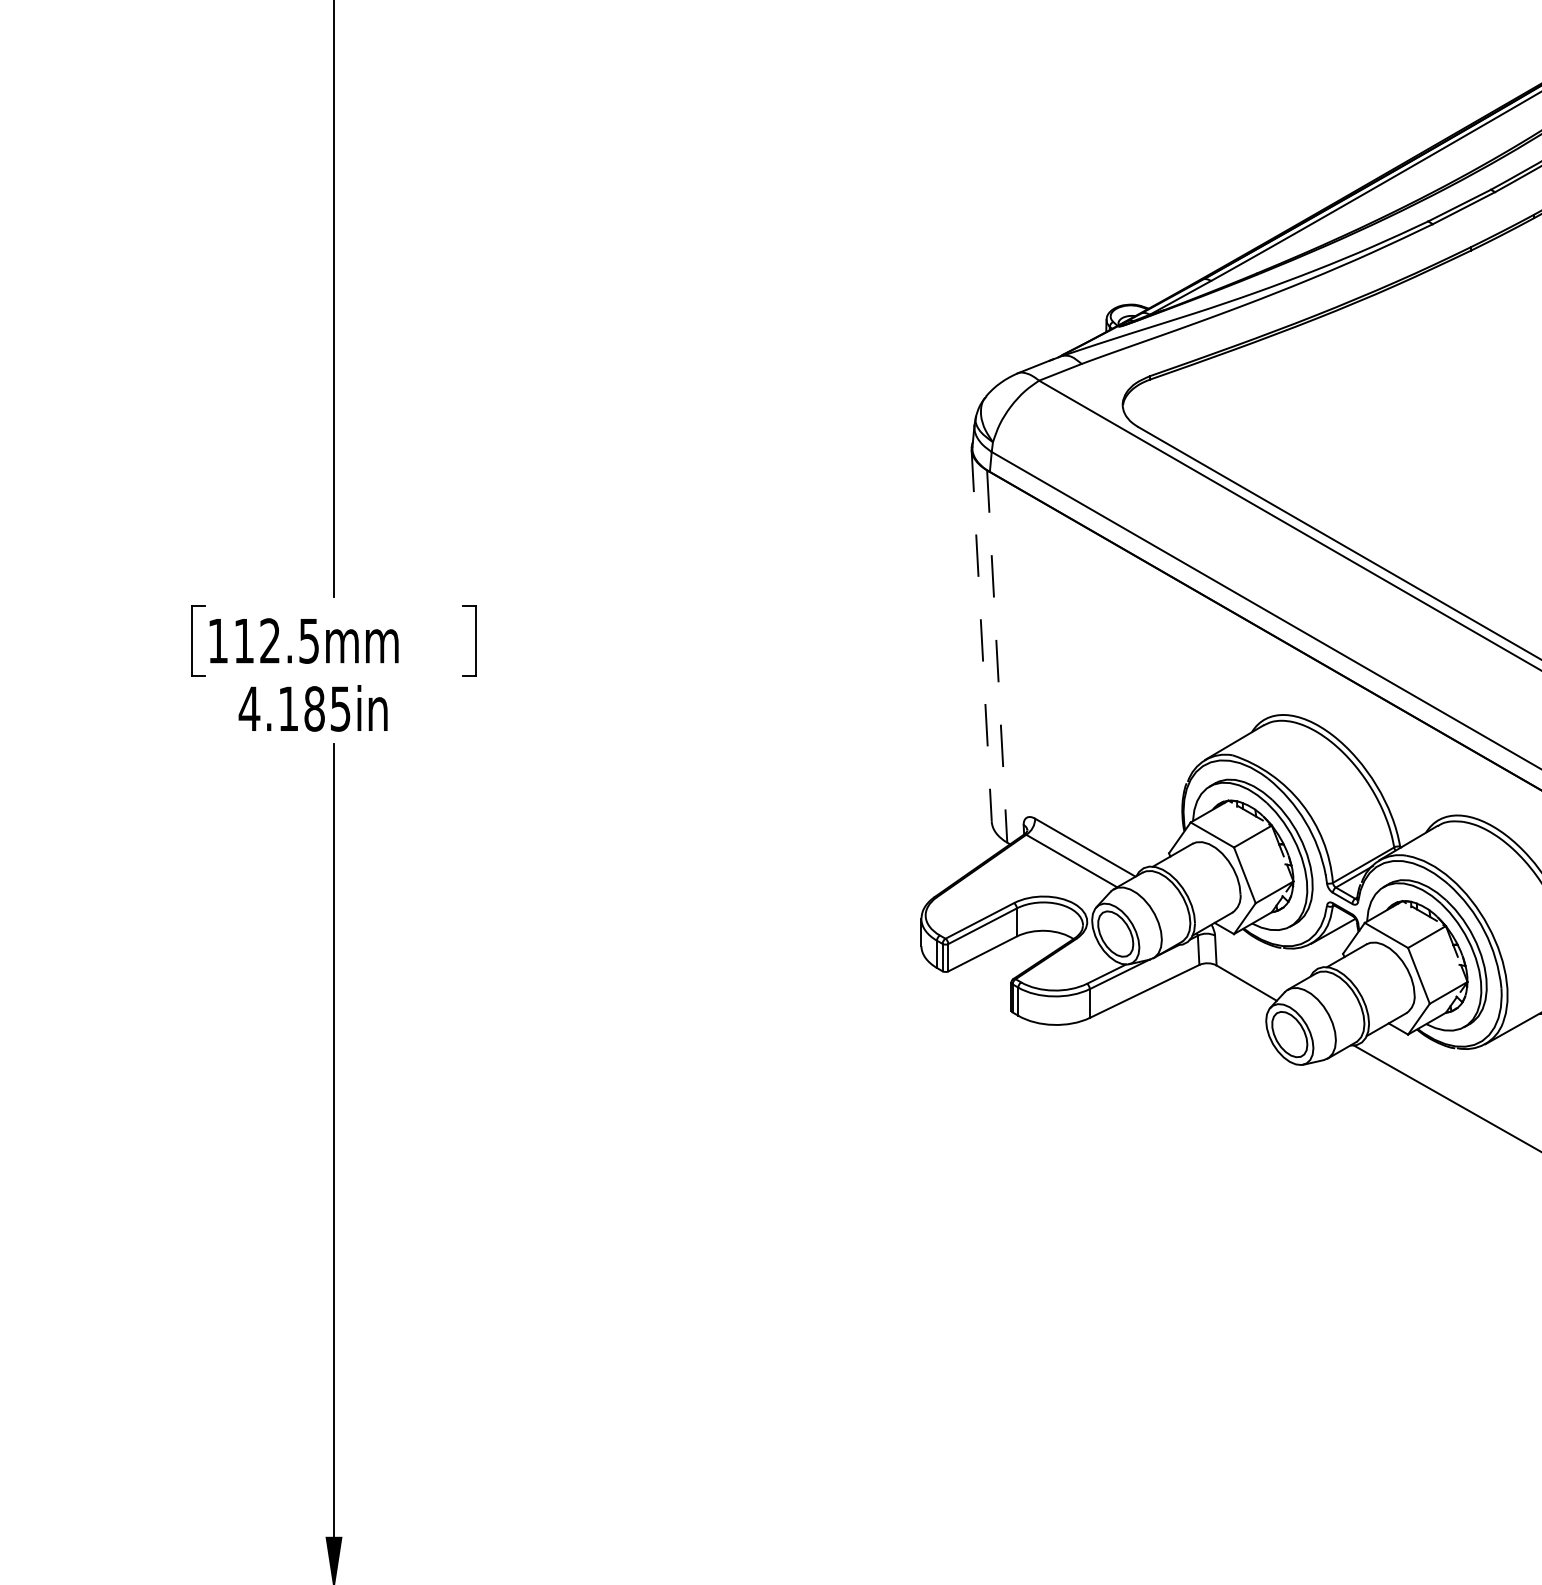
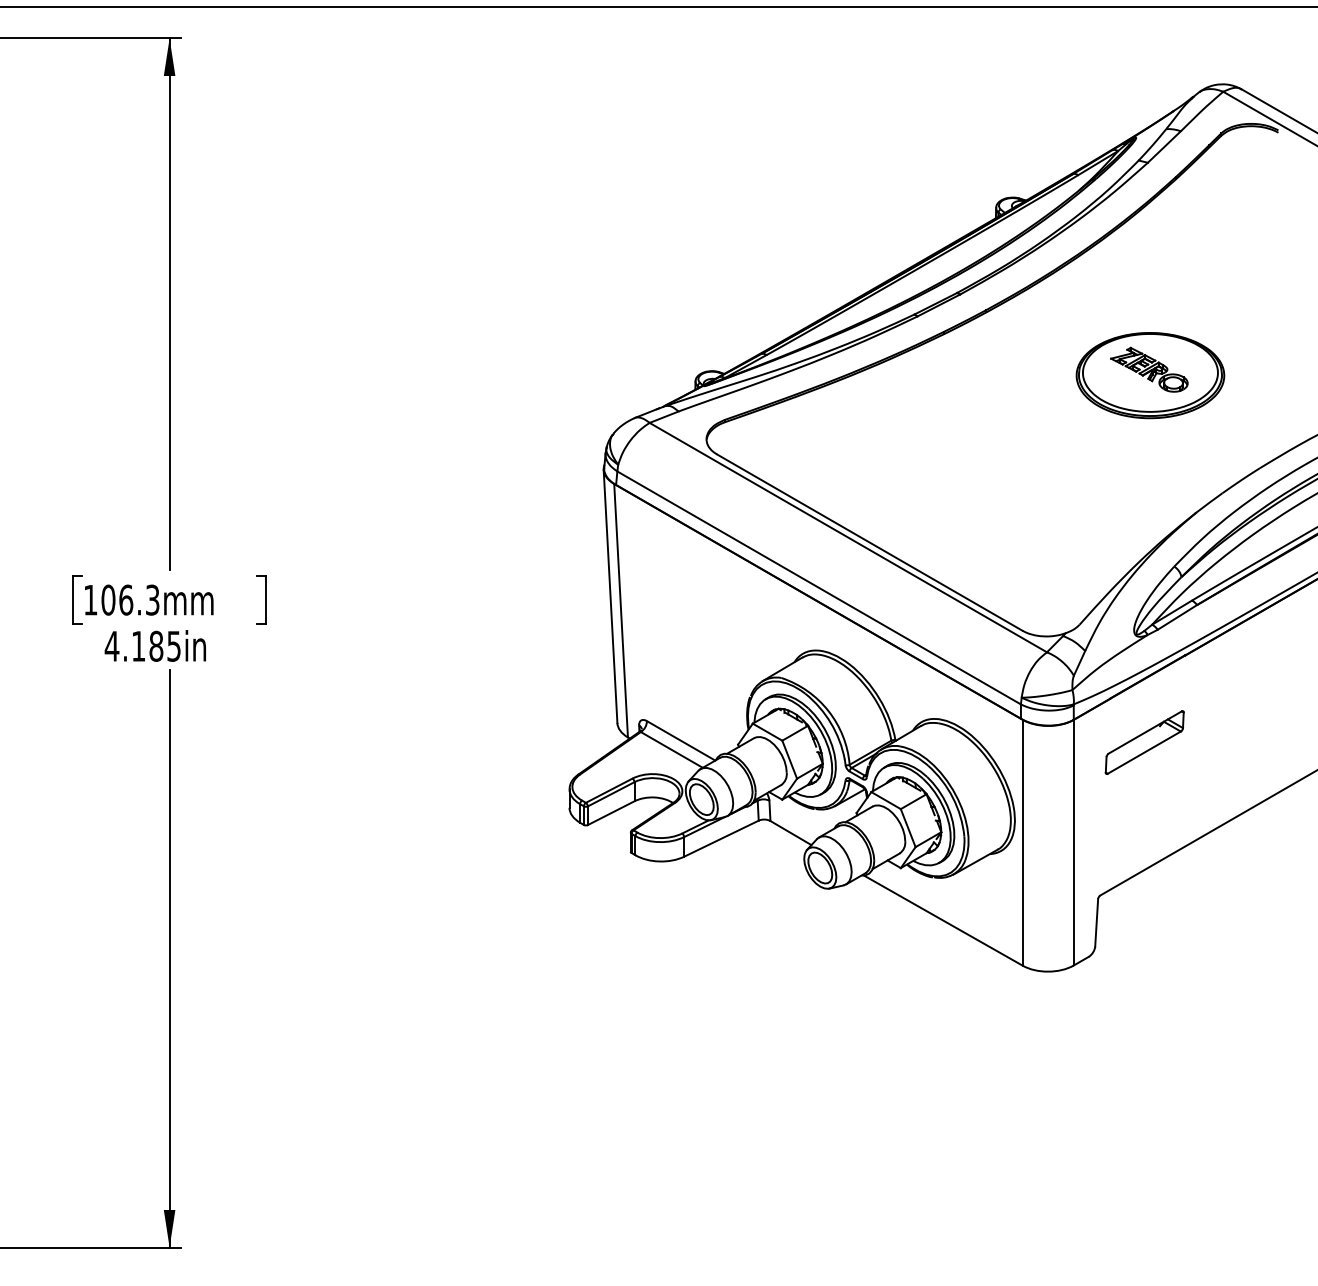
line: (981, 635) -> (610, 596), dashed -> solid
text: (276, 640) -> (130, 599), 112.5mm -> 106.3mm
line: (997, 656) -> (621, 610), dashed -> solid

